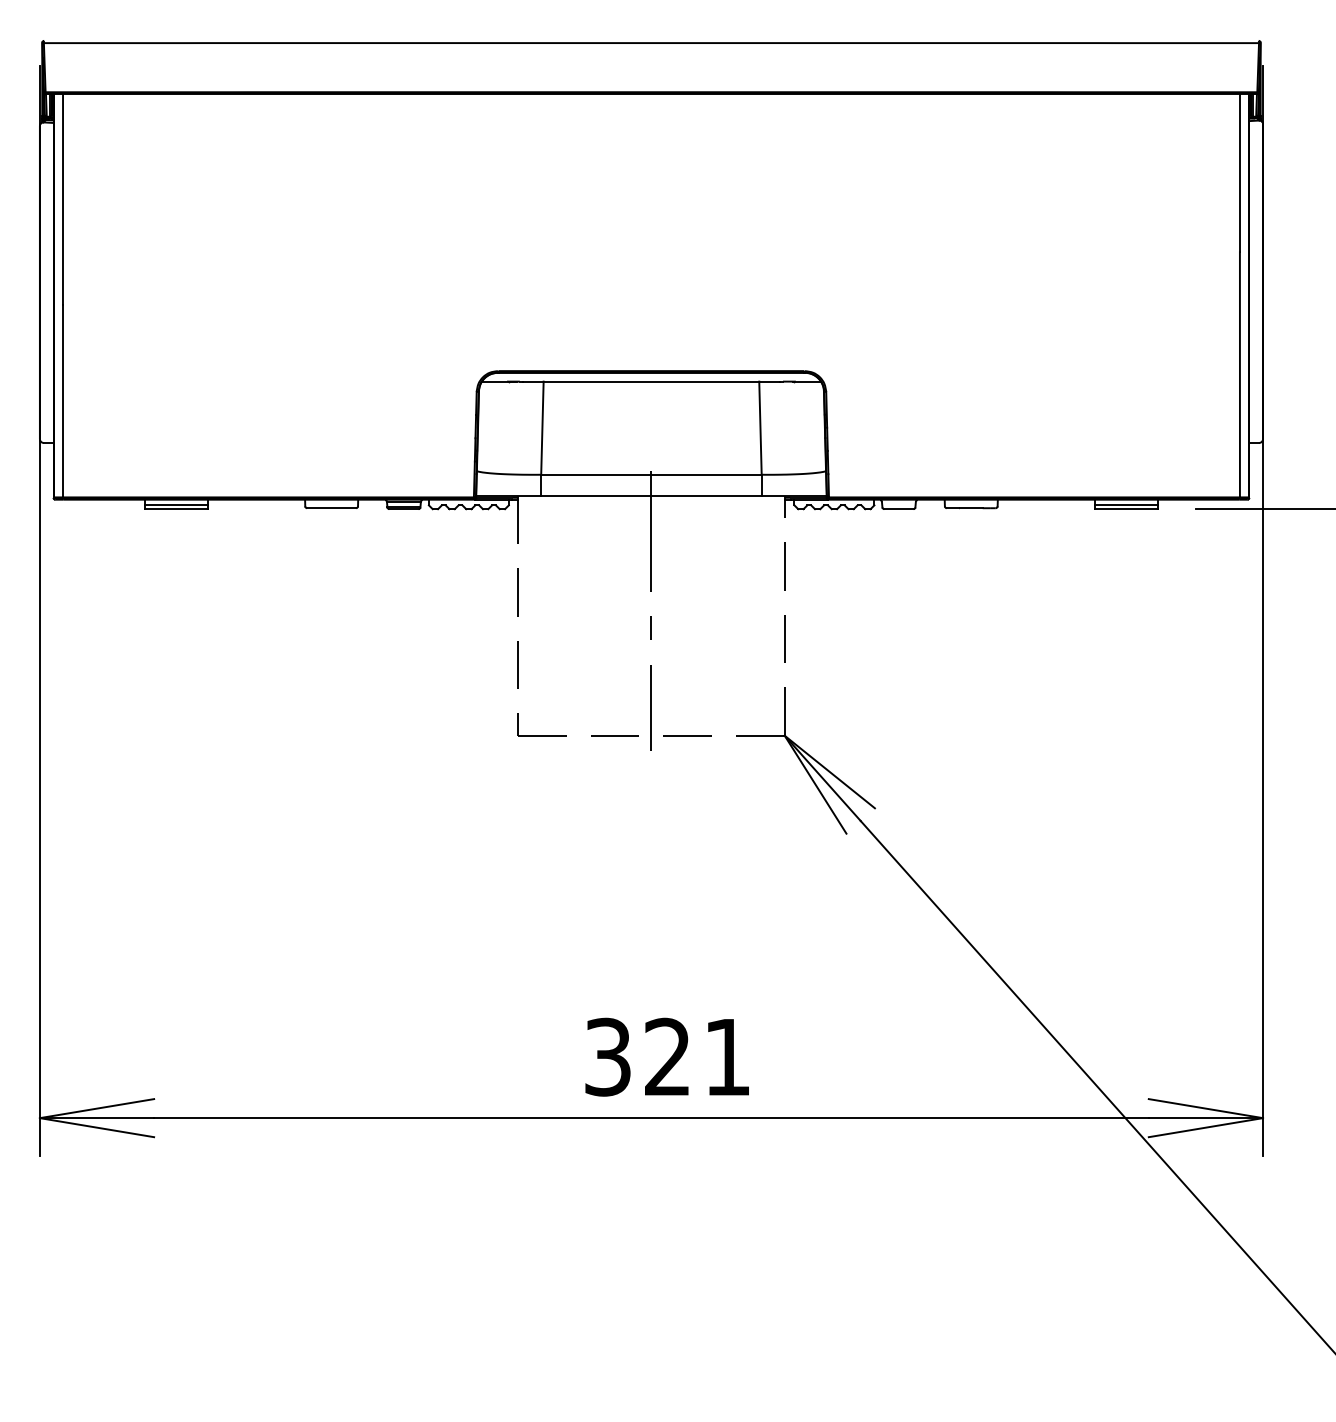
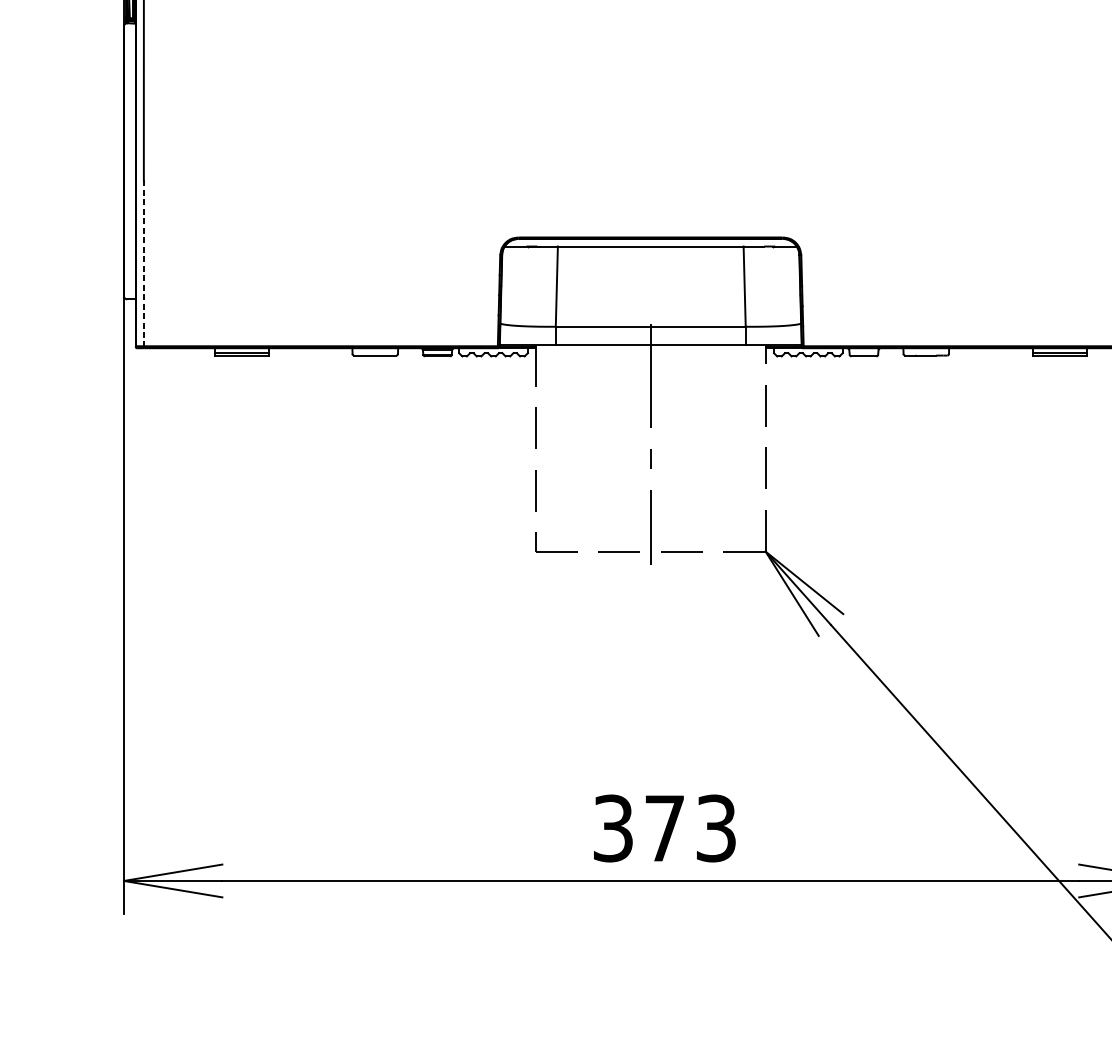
line: (62, 401) -> (143, 263), solid -> dashed
text: (697, 1056) -> (690, 827), 321 -> 373

